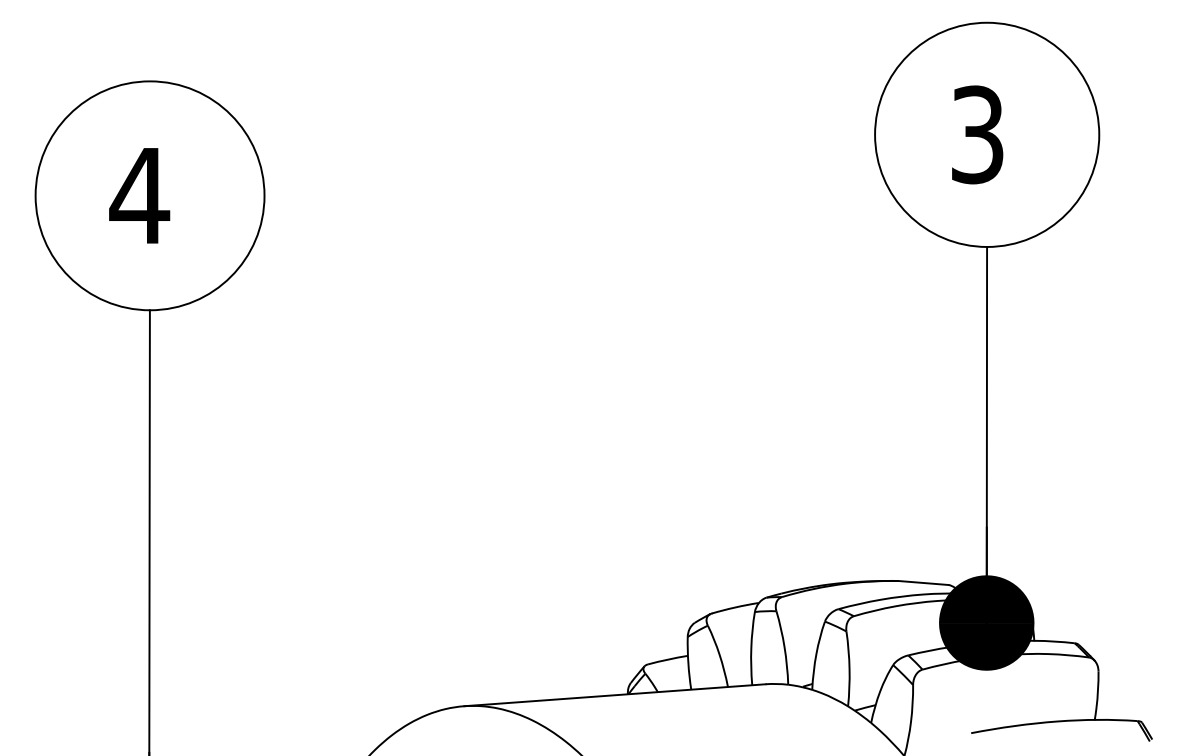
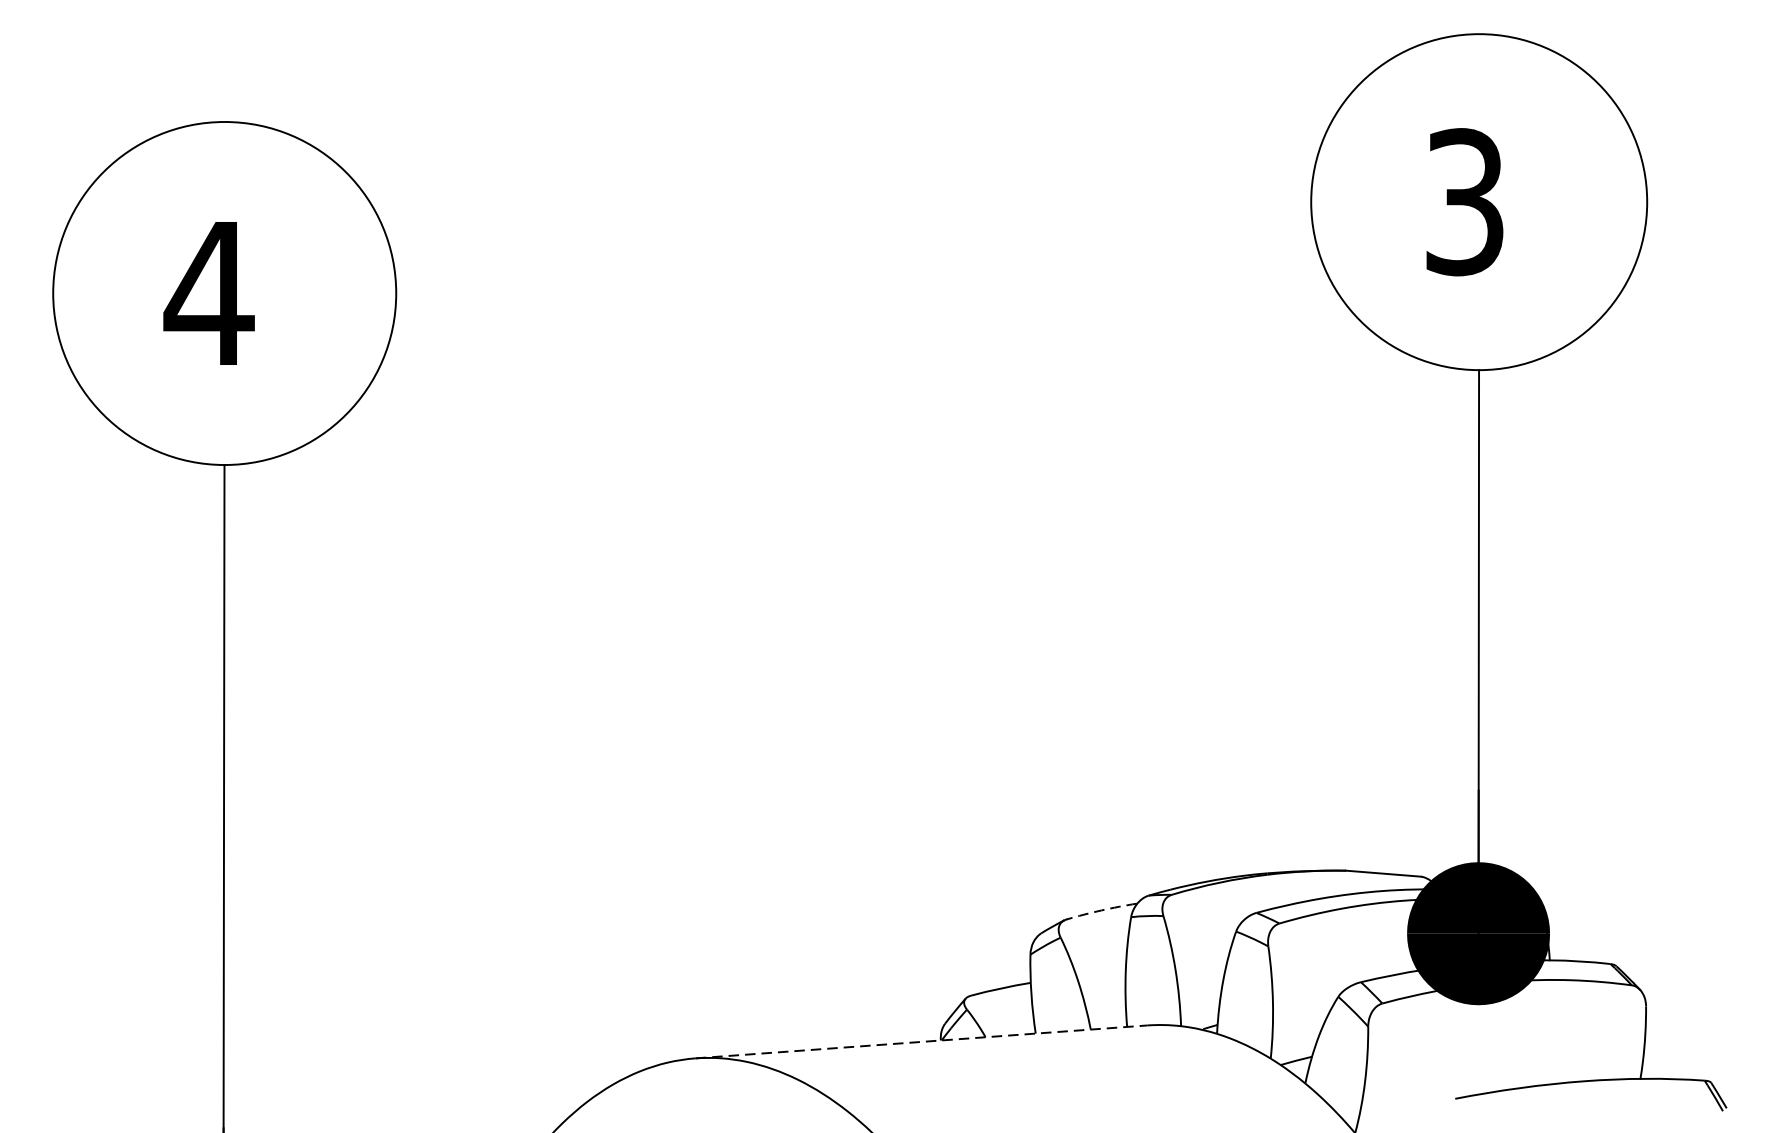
arc: (735, 607) -> (1102, 910), solid -> dashed
line: (615, 695) -> (922, 1042), solid -> dashed

